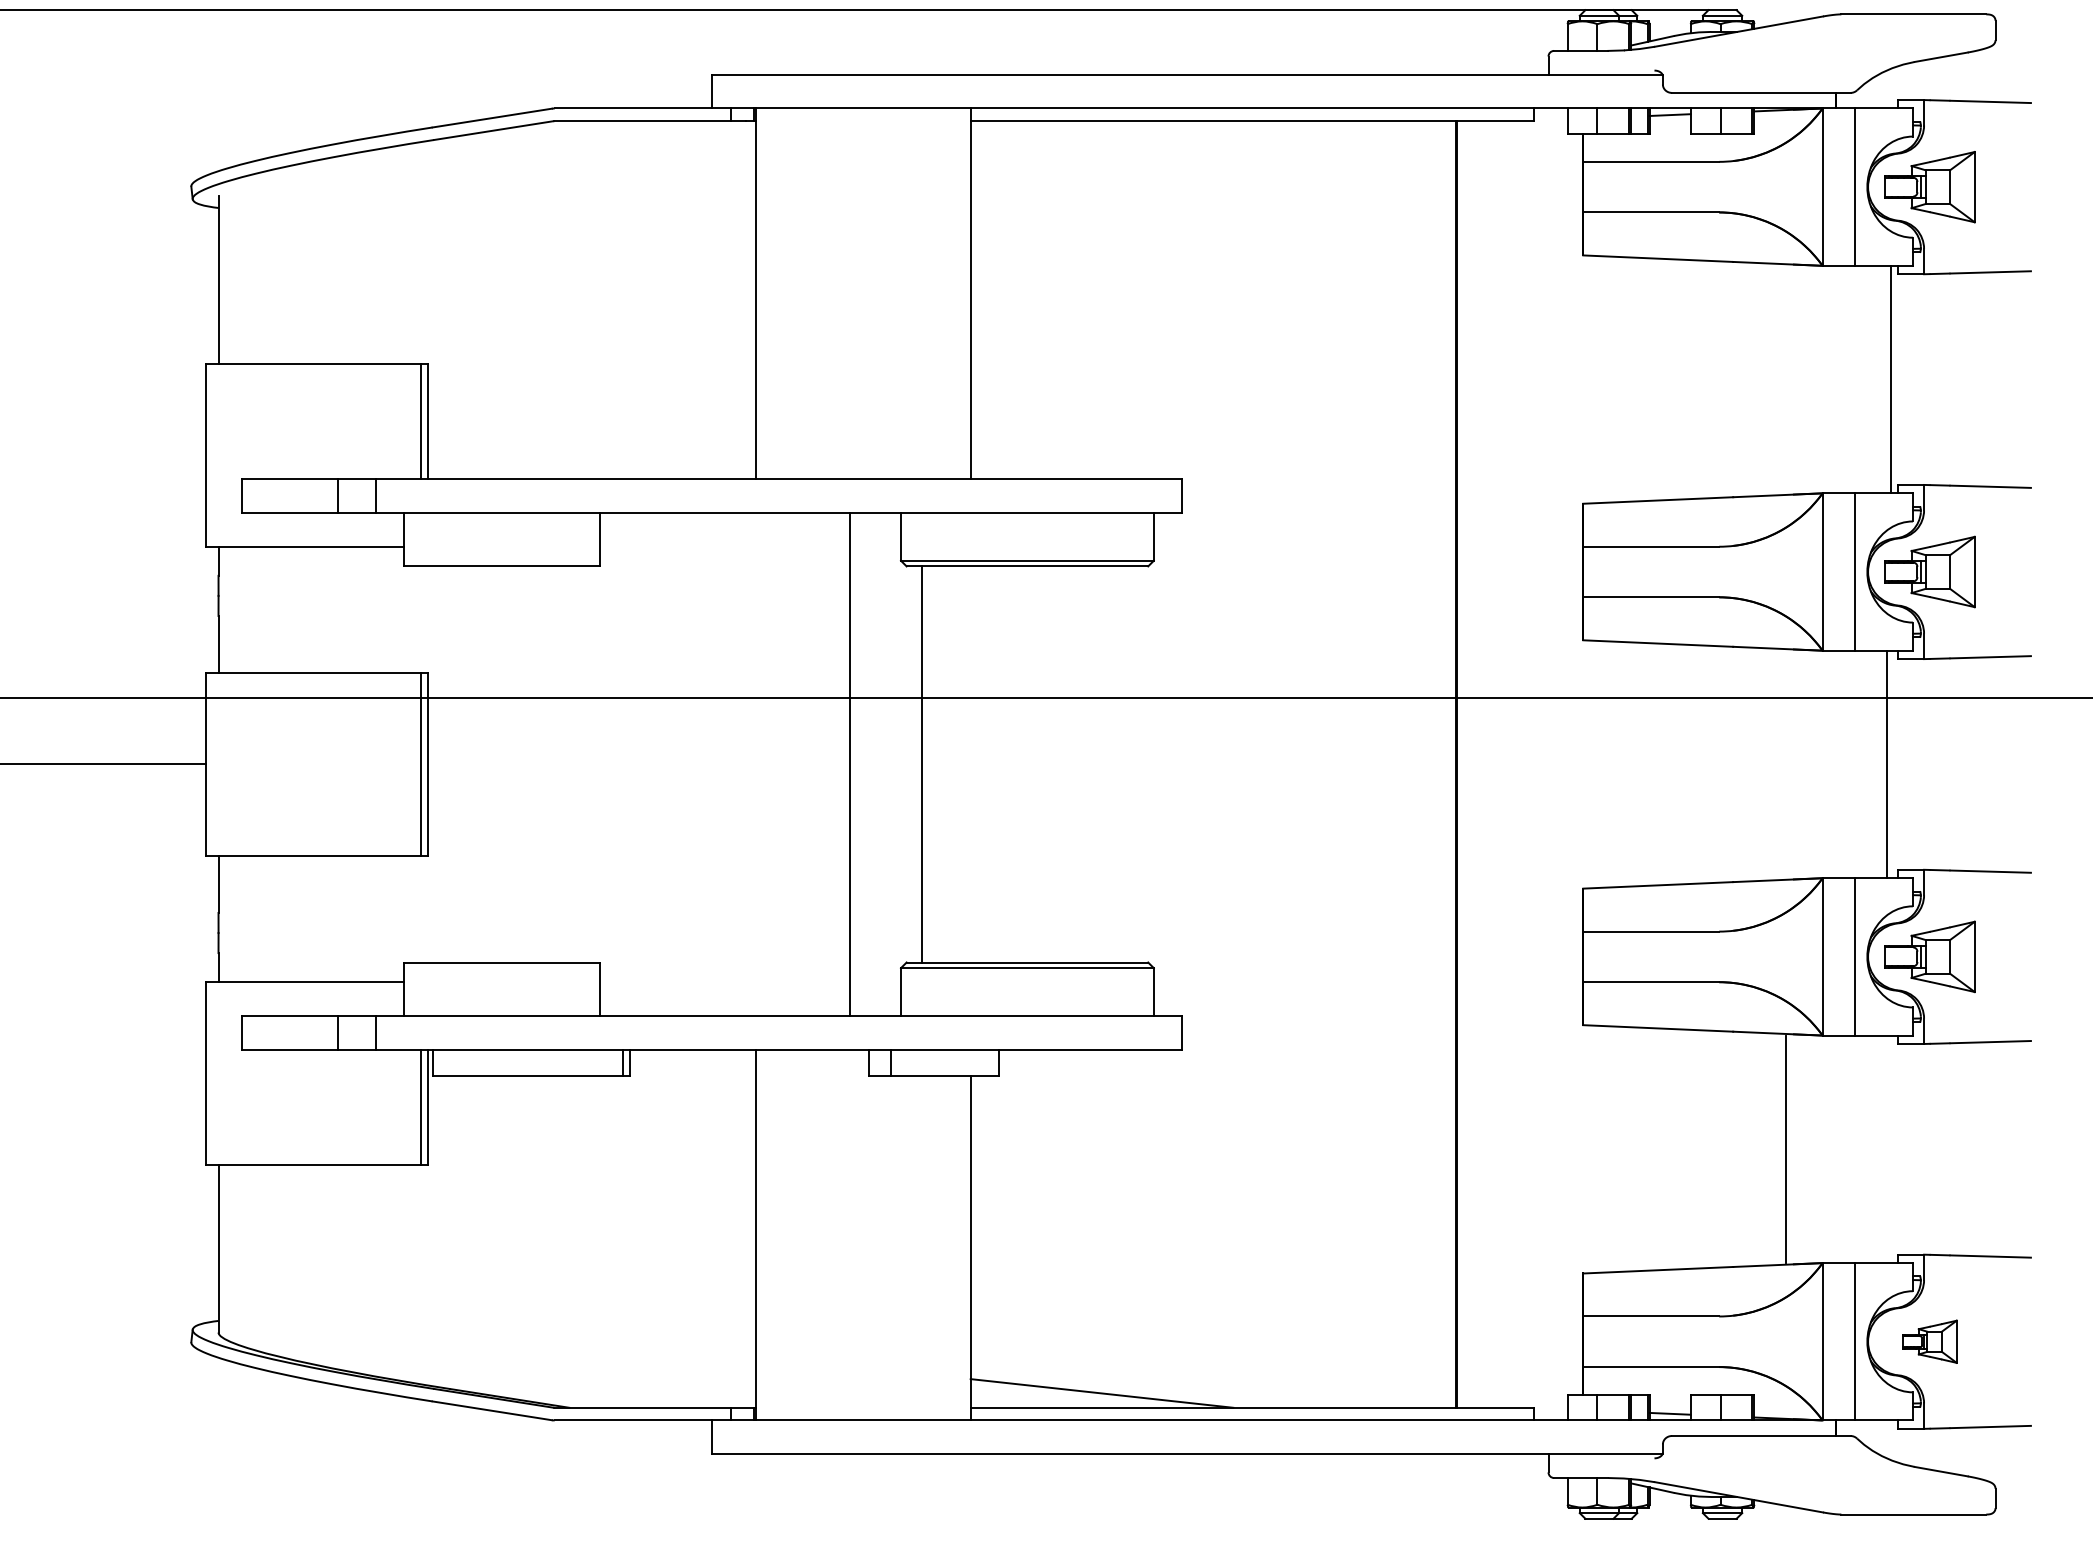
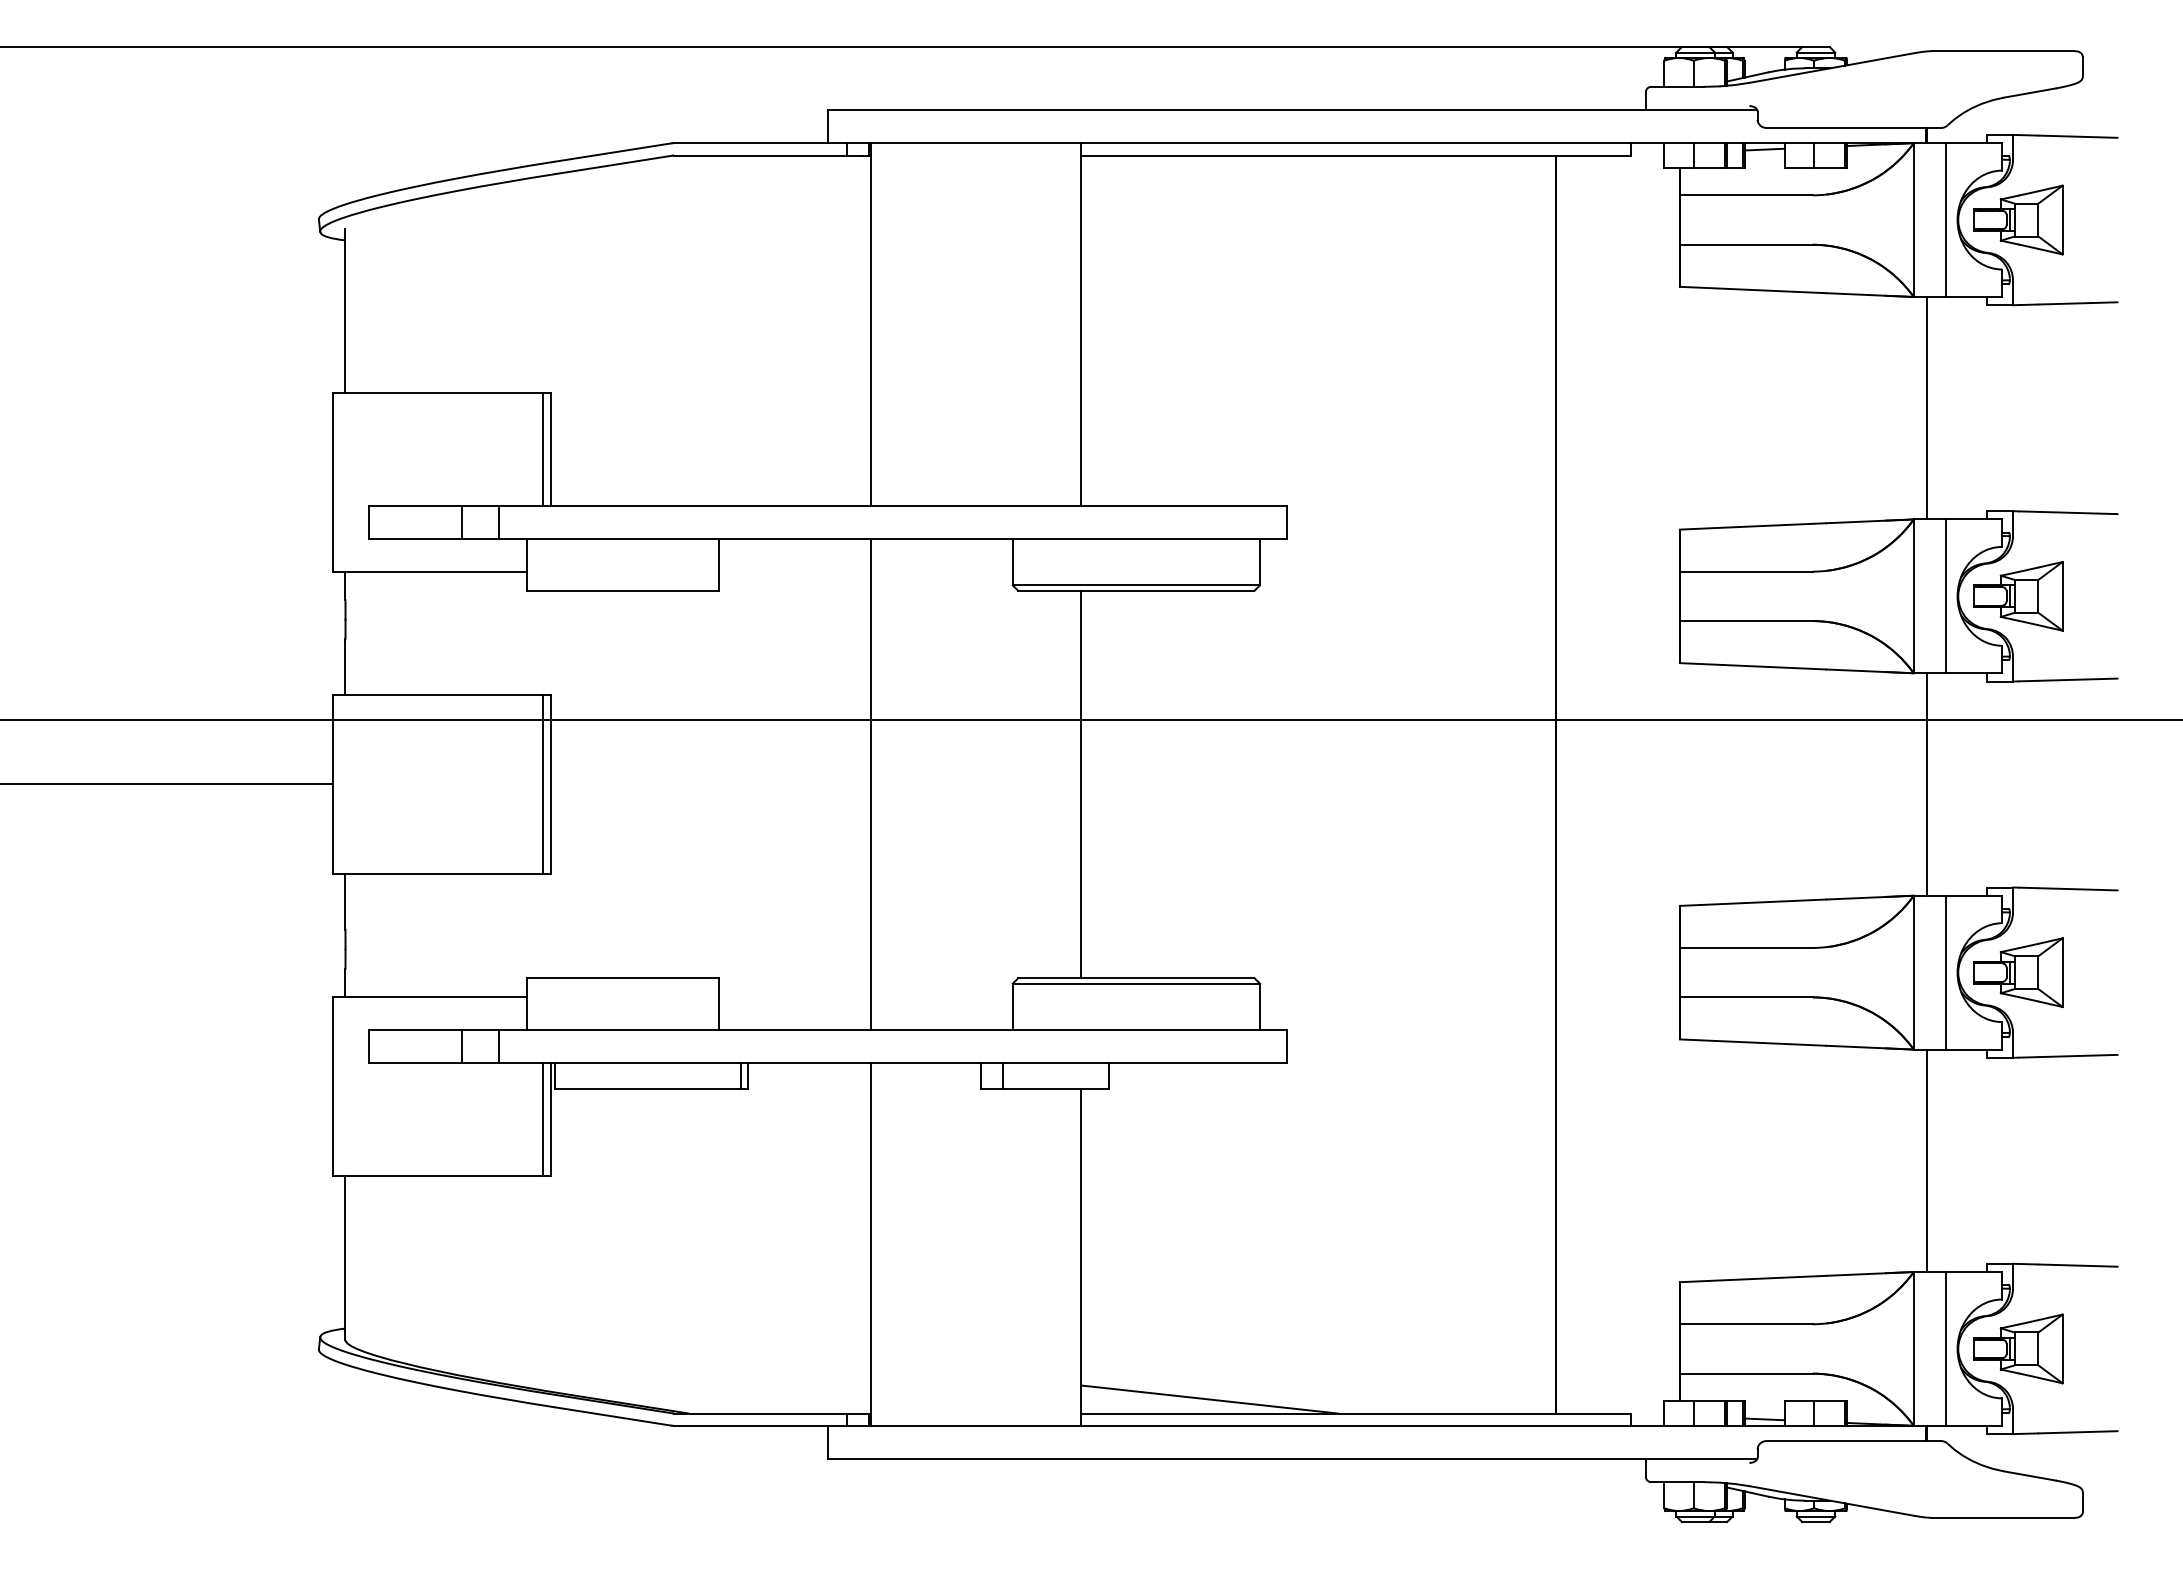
line: (1890, 378) -> (1926, 407), moved
line: (850, 764) -> (871, 784), moved
line: (921, 764) -> (1080, 784), moved
line: (1886, 764) -> (1926, 784), moved
line: (1785, 1149) -> (1926, 1160), moved
part: (1929, 1341) -> (2018, 1348), size x1.67

